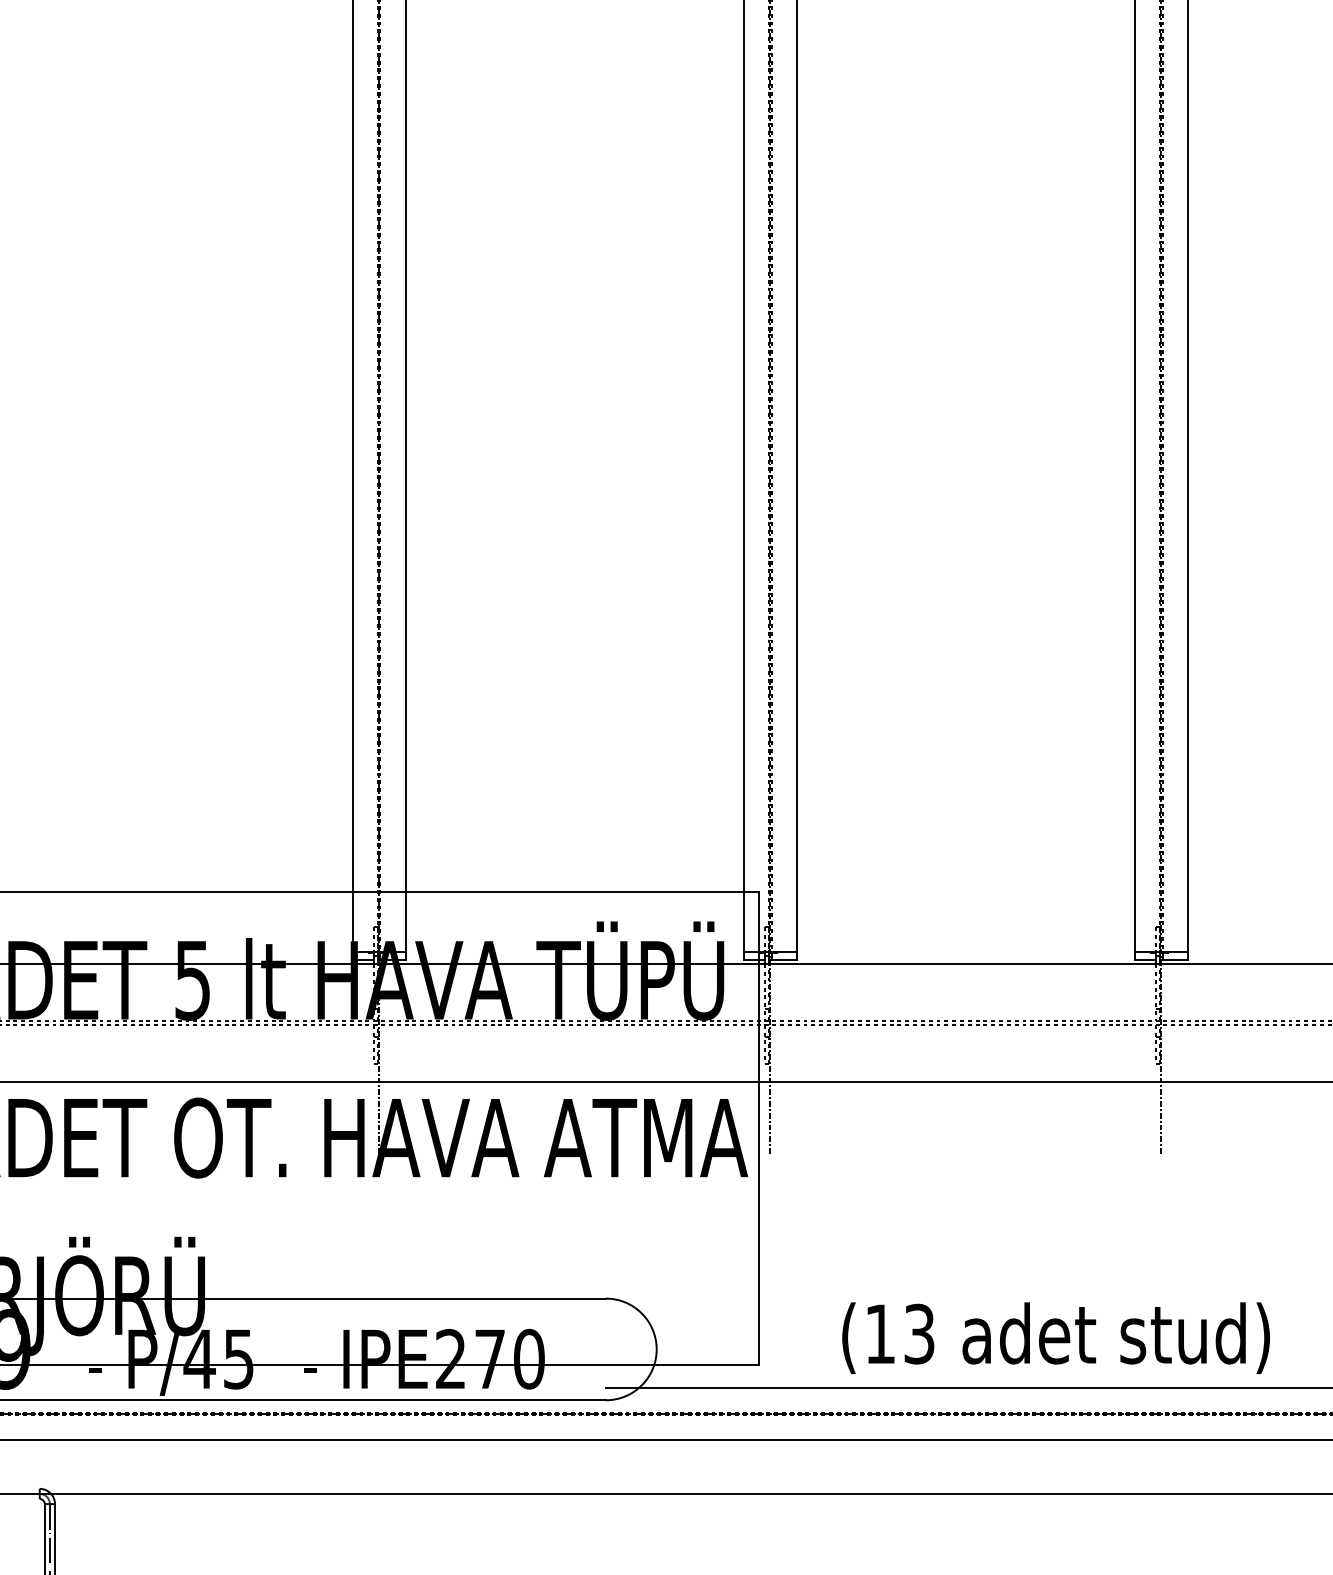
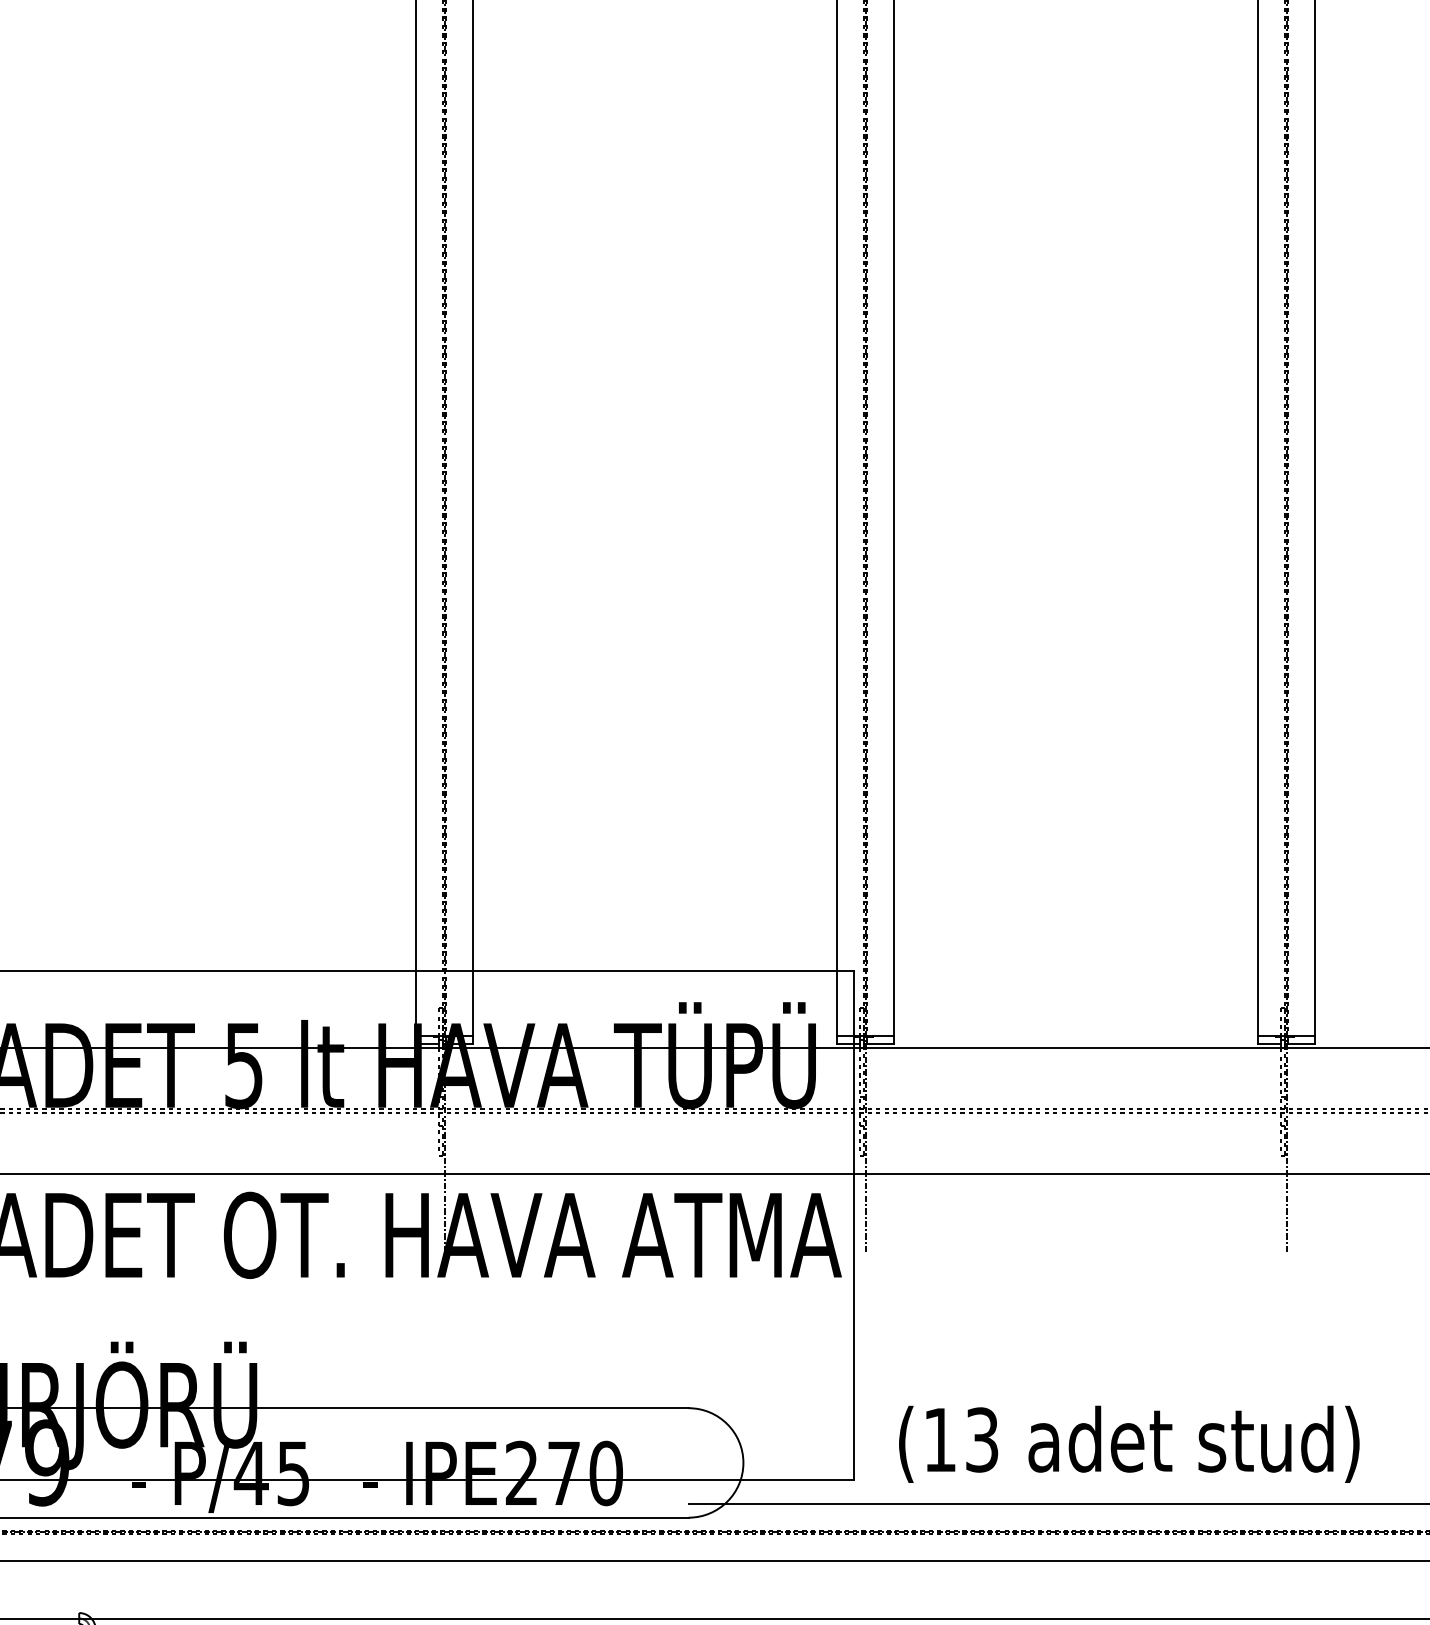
text: (1055, 1337) -> (1128, 1443), moved

